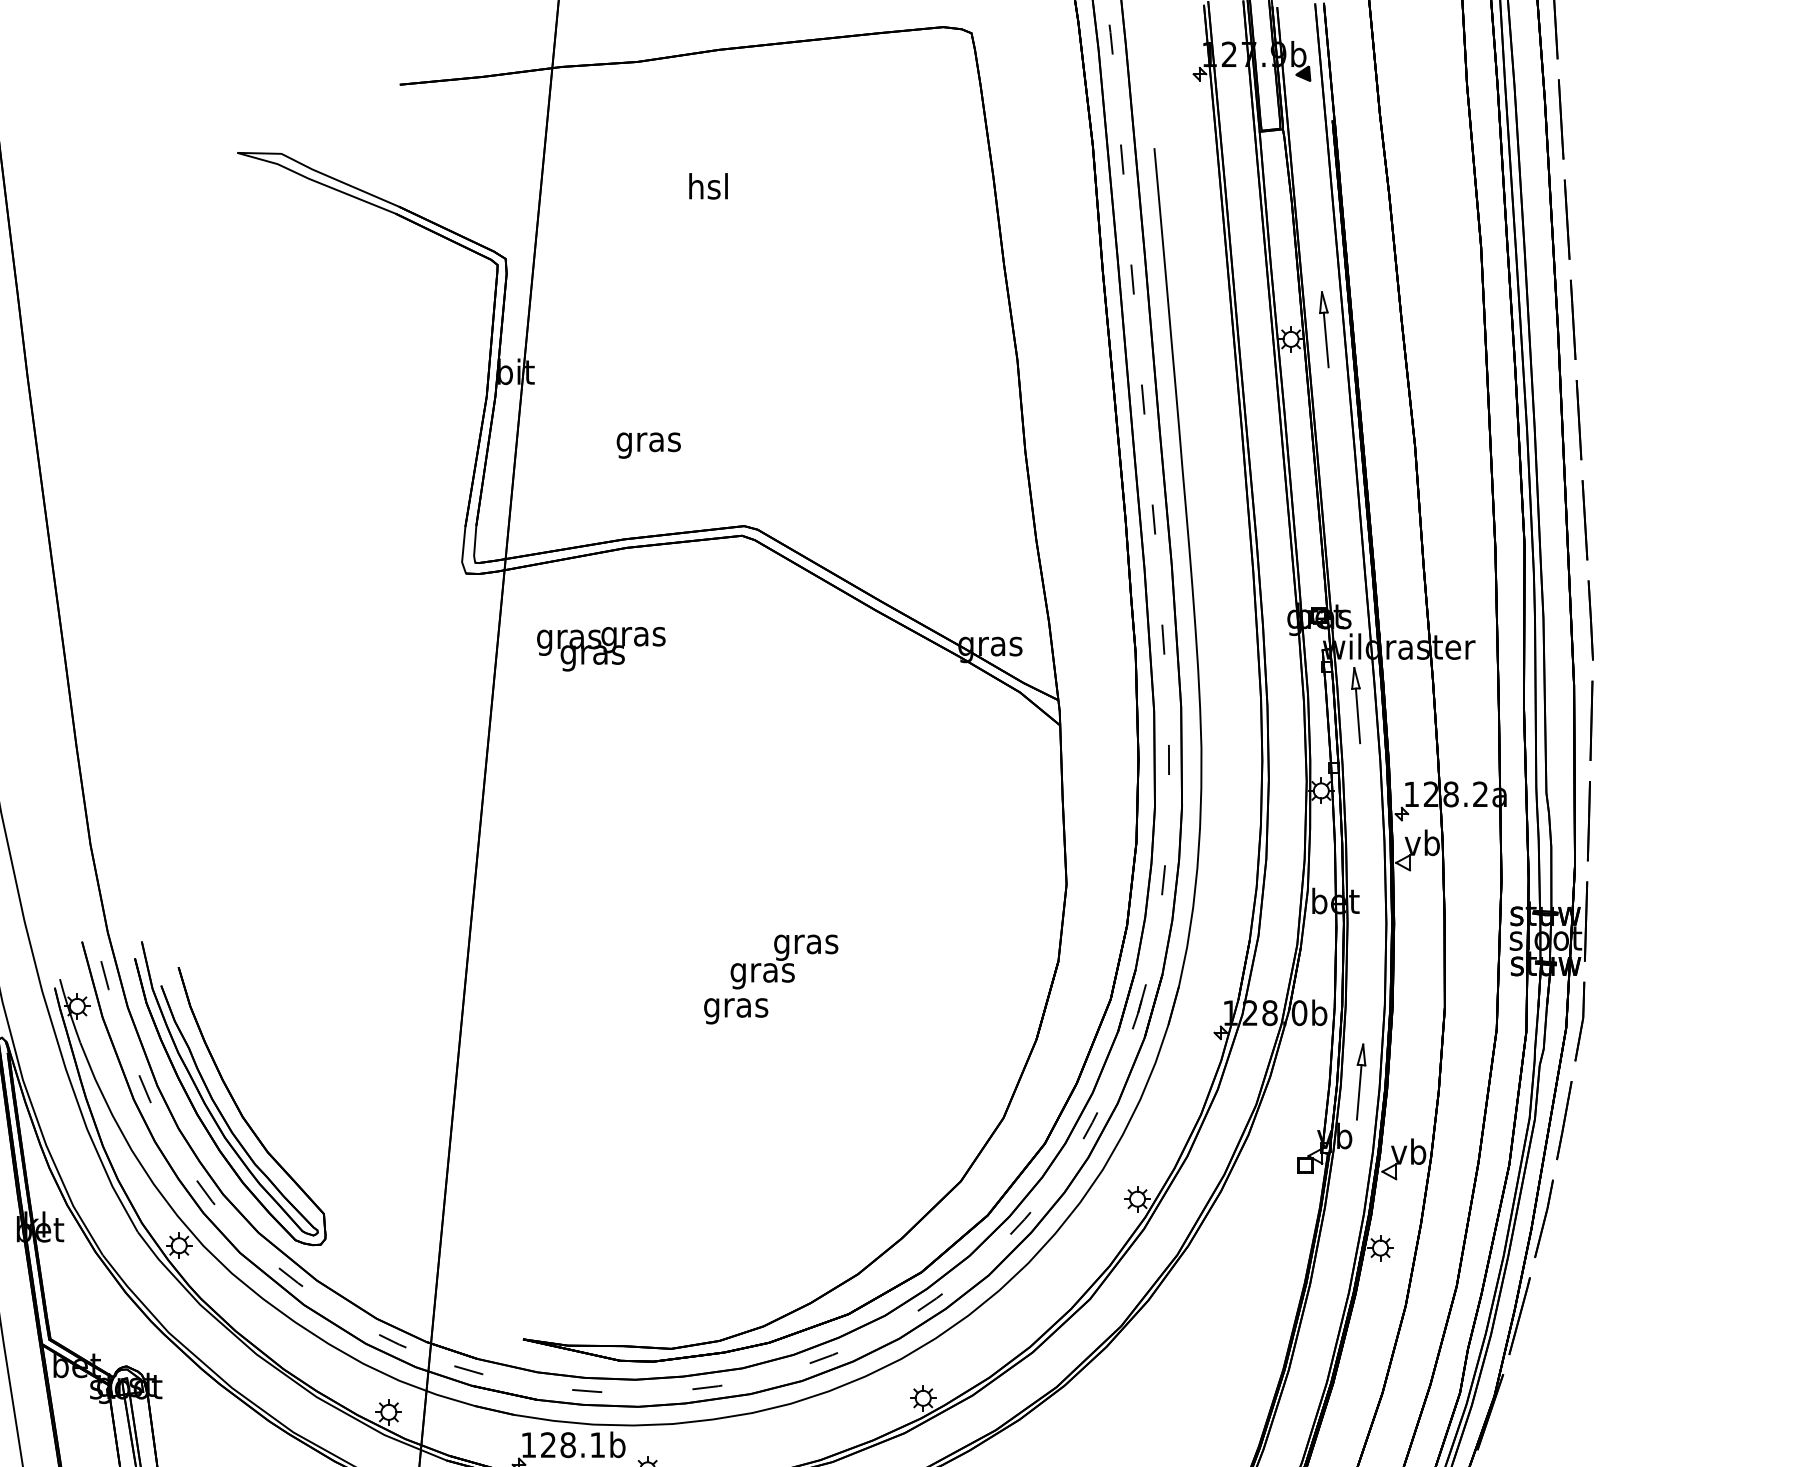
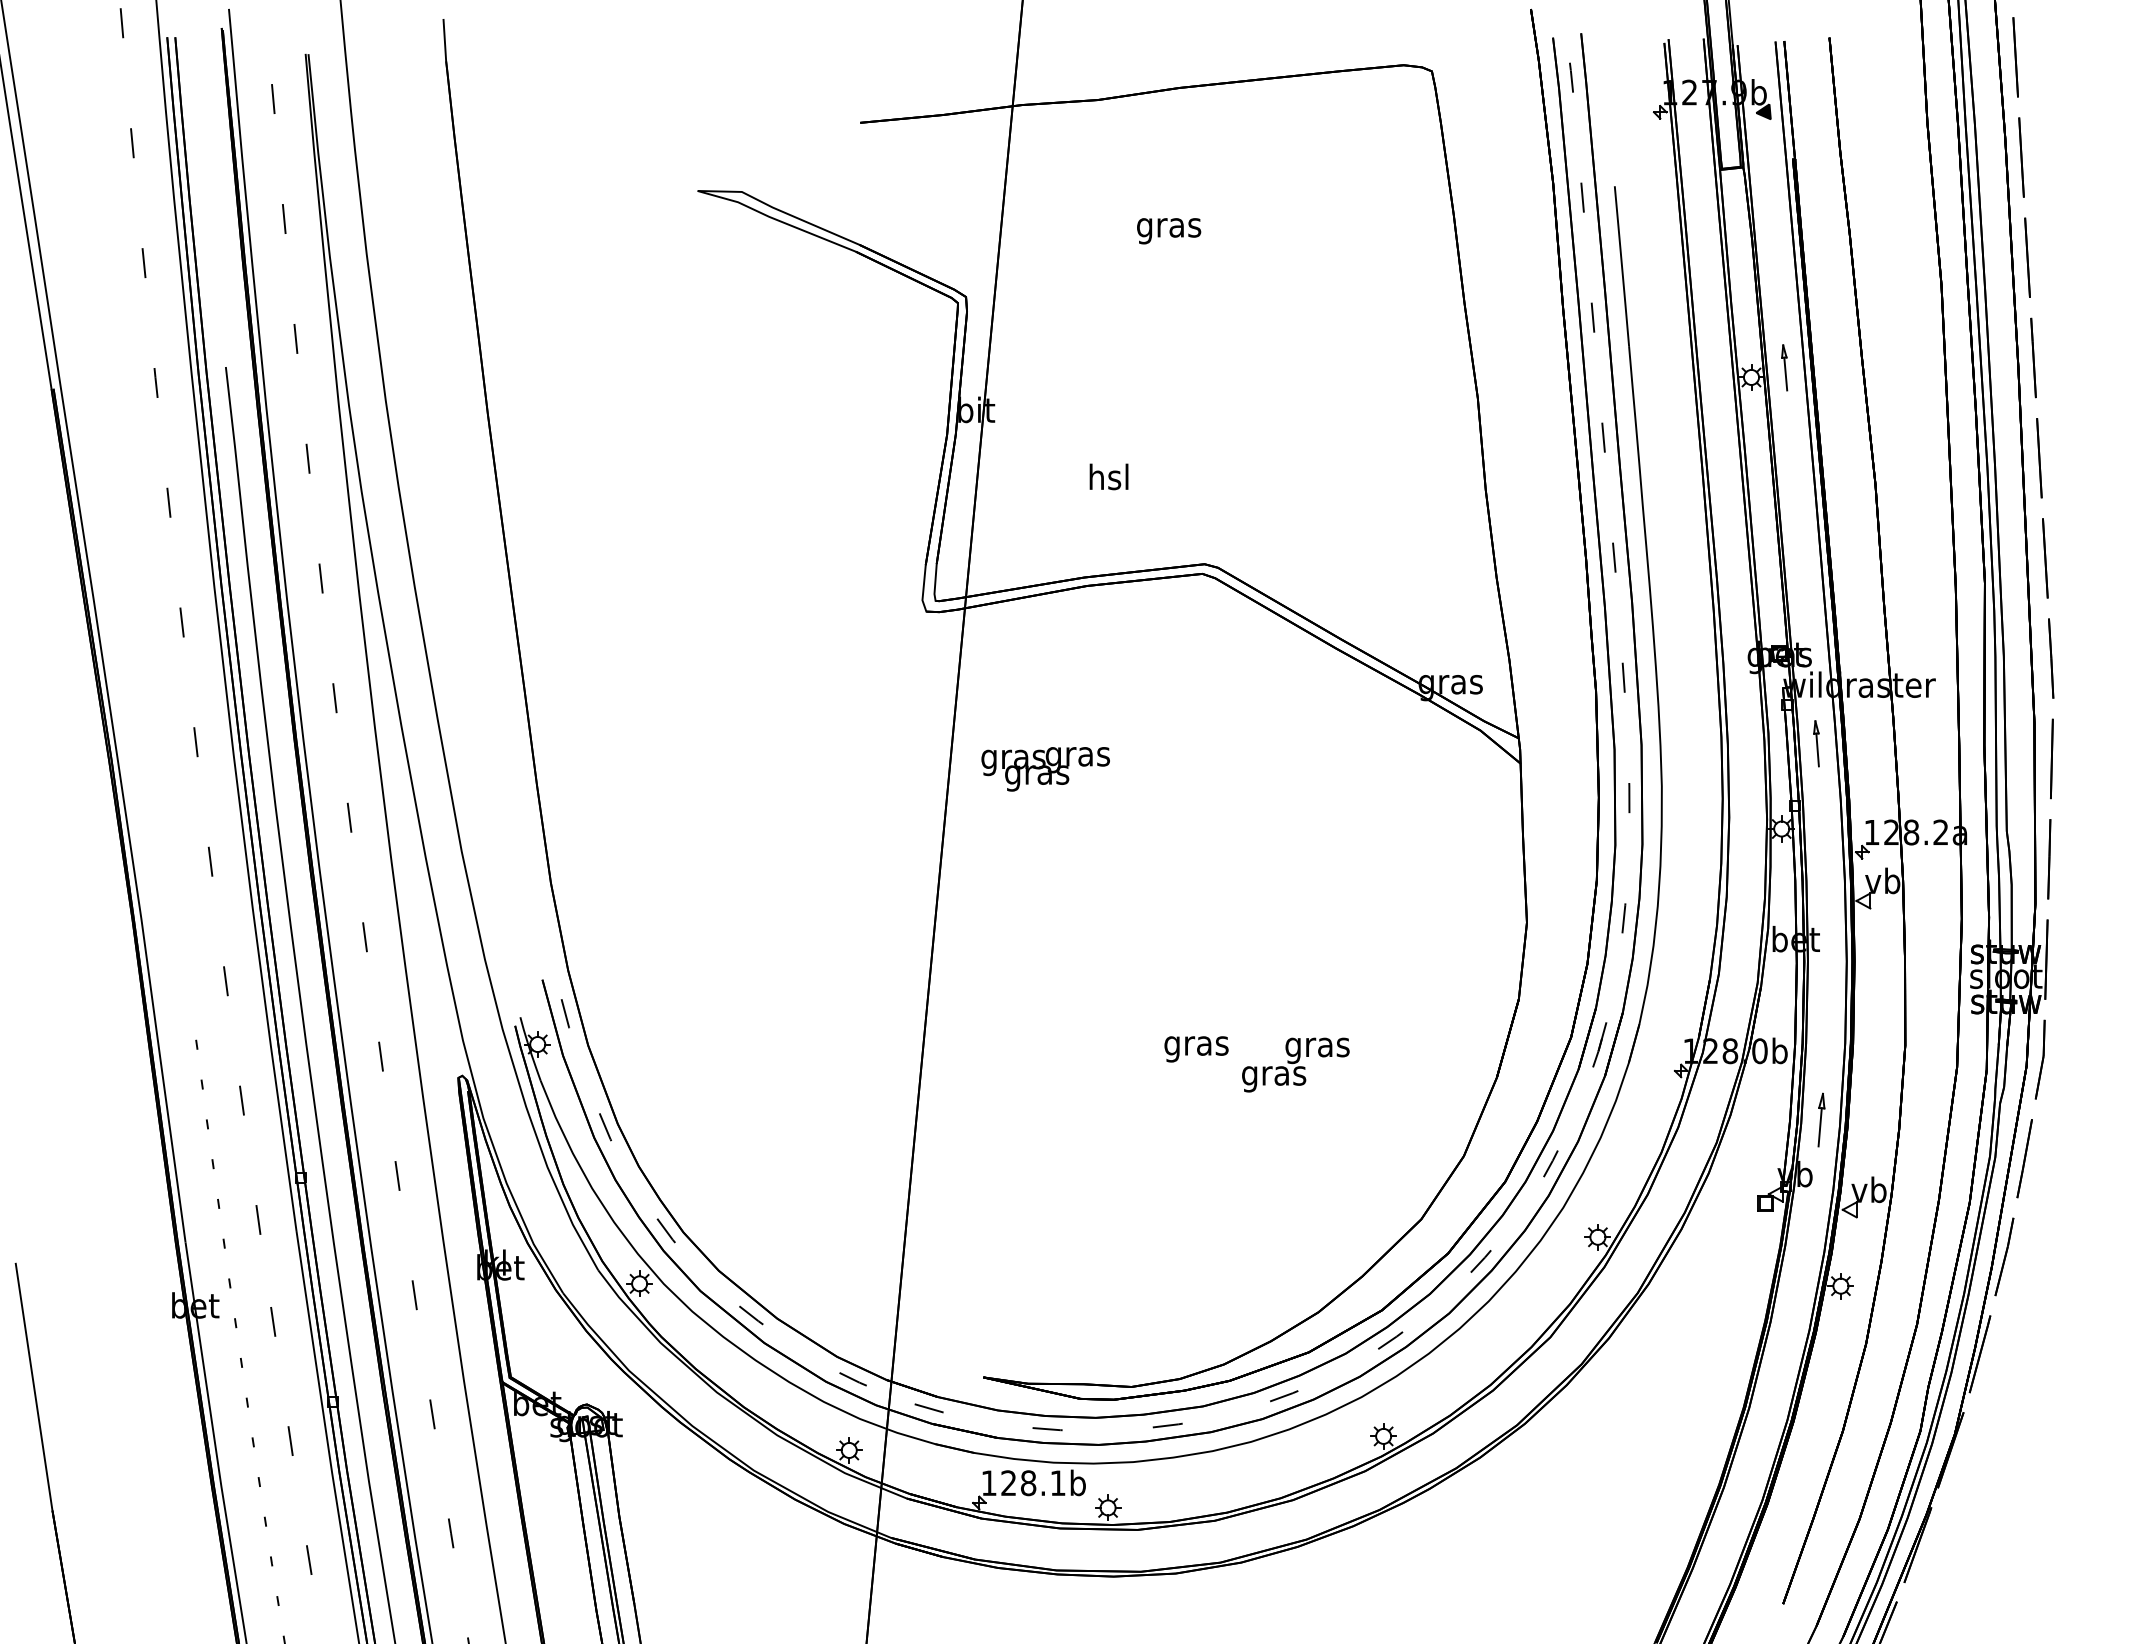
text: (709, 189) -> (1169, 227), hsl -> gras
part: (1324, 329) -> (1784, 367), size x0.6
text: (649, 441) -> (1109, 479), gras -> hsl
text: (601, 649) -> (1045, 769), moved
part: (1356, 705) -> (1816, 743), size x0.6
text: (784, 961) -> (1295, 1064), moved
part: (1361, 1081) -> (1821, 1119), size x0.7
part: (230, 1093) -> (690, 1131), removed

